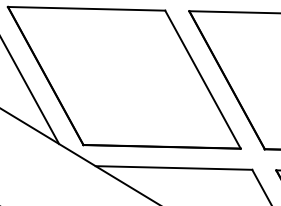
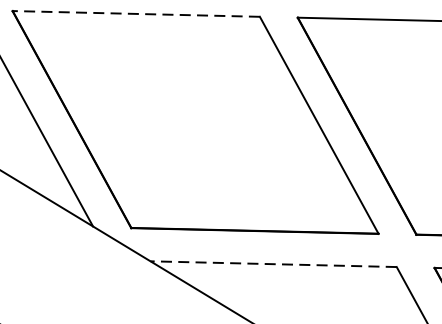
line: (86, 8) -> (136, 13), solid -> dashed
line: (173, 167) -> (272, 263), solid -> dashed

